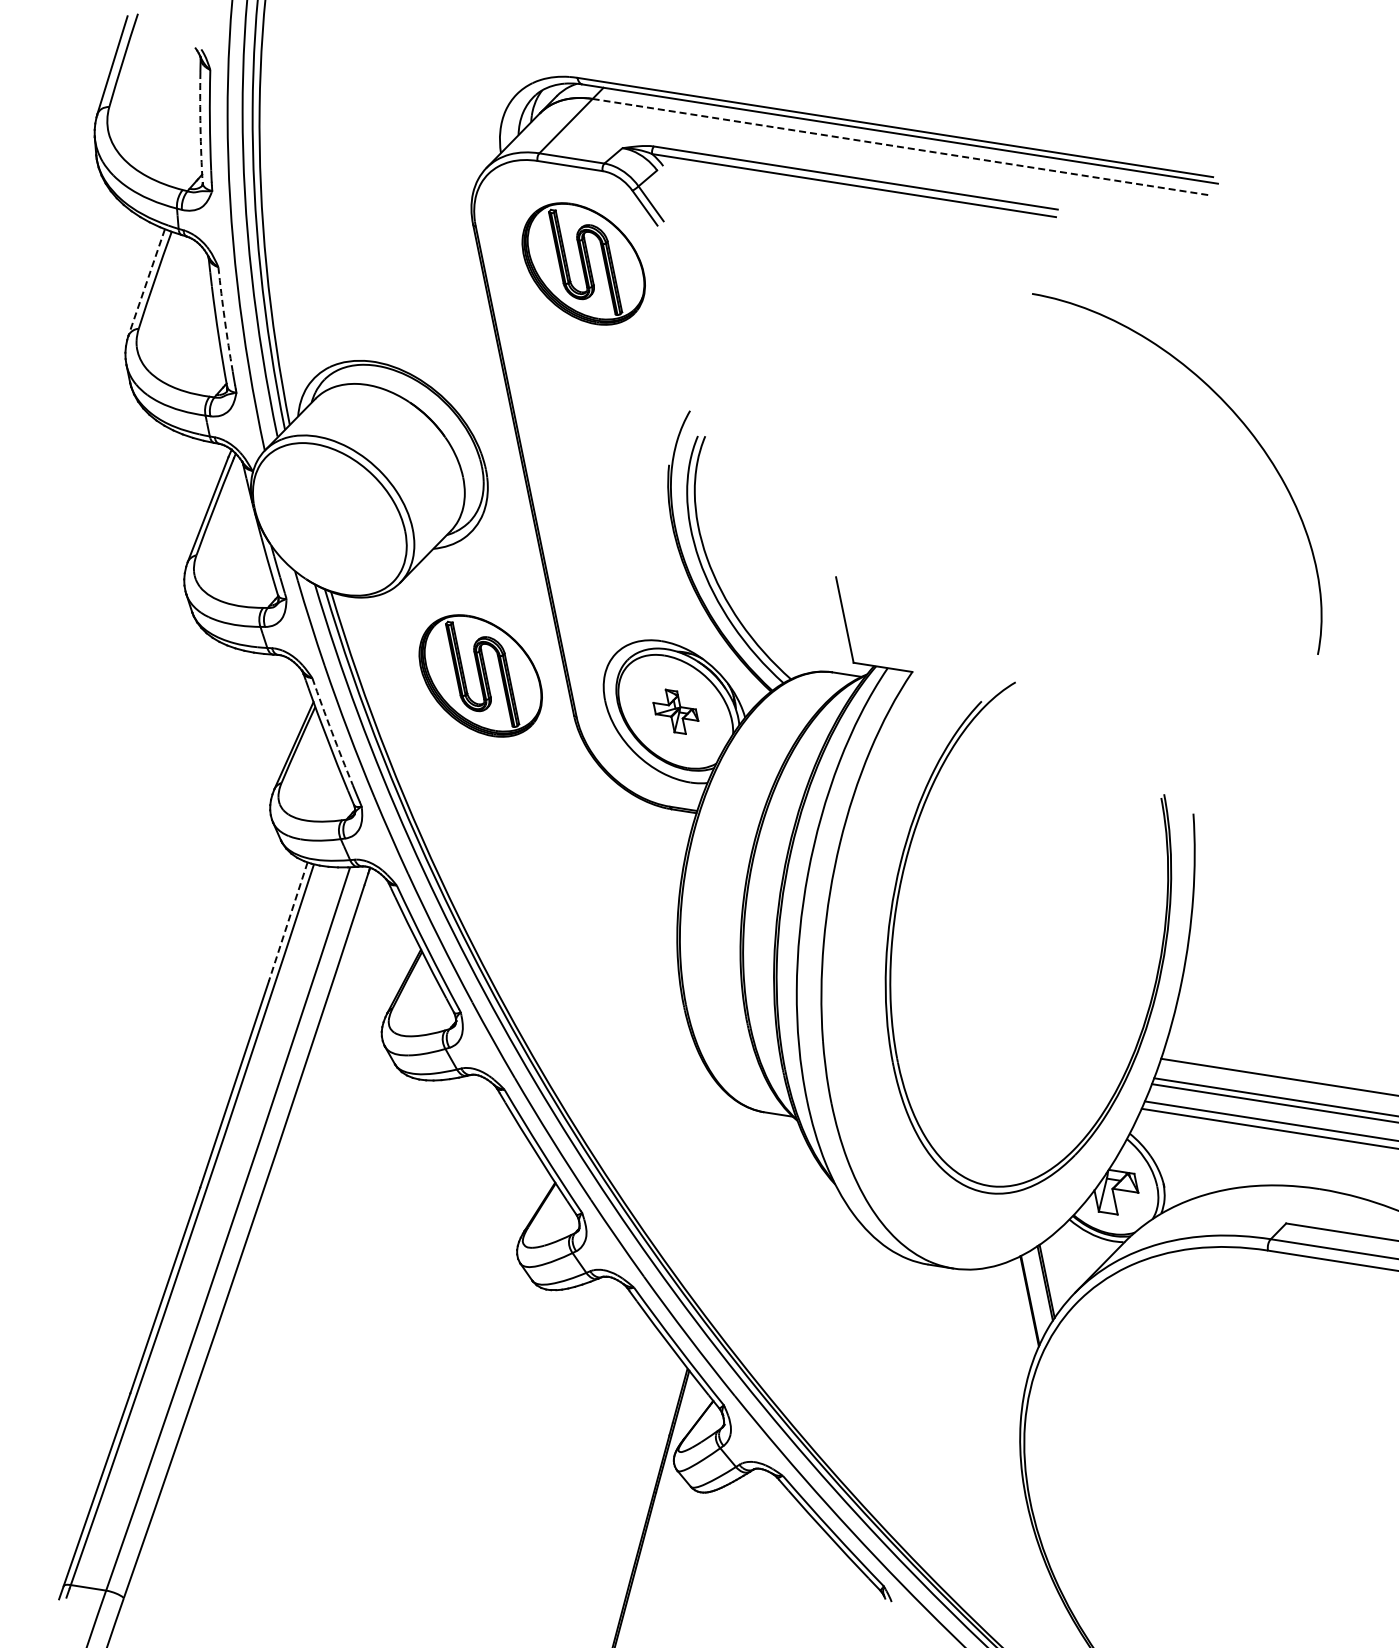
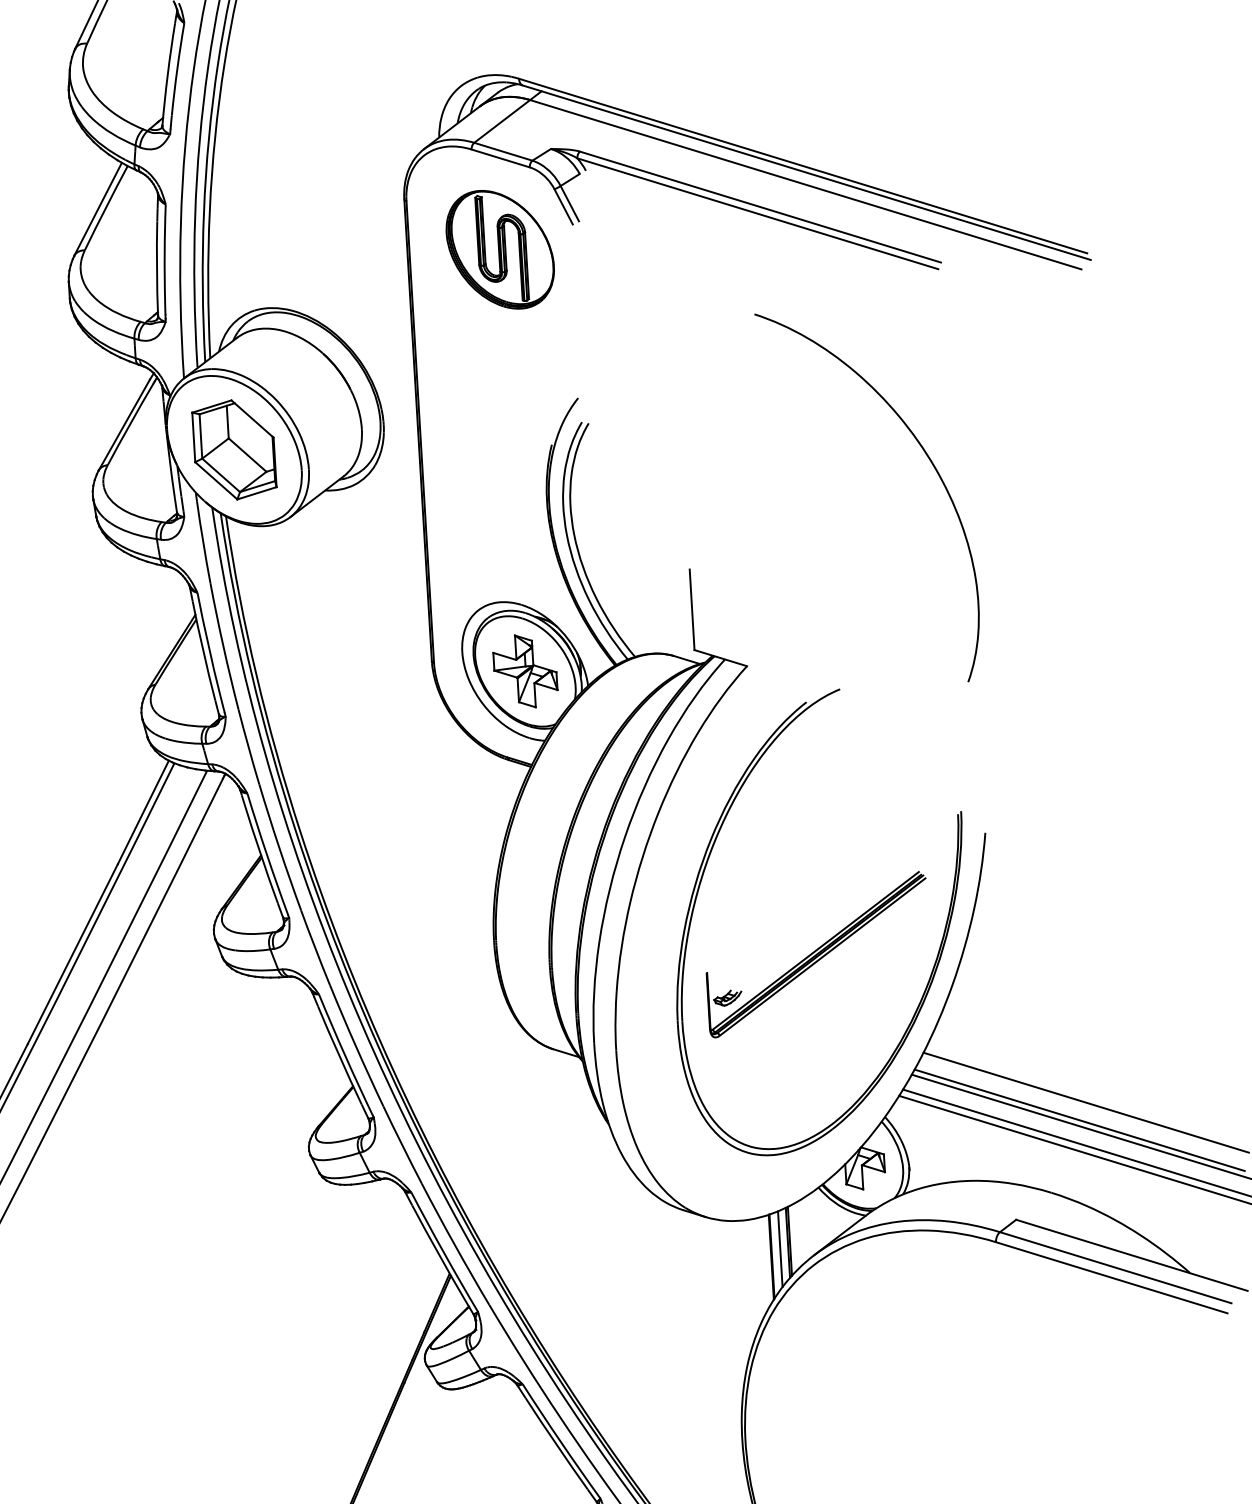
arc: (200, 127) -> (167, 74), dashed -> solid
line: (901, 147) -> (806, 185), dashed -> solid
line: (146, 282) -> (97, 209), dashed -> solid
arc: (224, 319) -> (164, 253), dashed -> solid
curve: (1238, 419) -> (926, 456), moved
part: (329, 519) -> (234, 449), added
part: (480, 675) -> (351, 612), removed
part: (675, 711) -> (525, 671), size x1.67
arc: (331, 731) -> (207, 644), dashed -> solid
line: (288, 922) -> (143, 813), dashed -> solid
part: (1026, 969) -> (812, 953), added
line: (1037, 1291) -> (779, 1249), added

